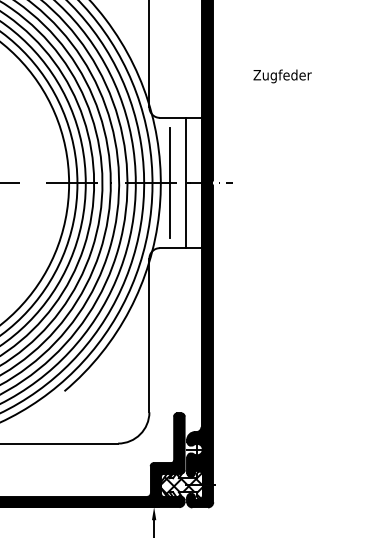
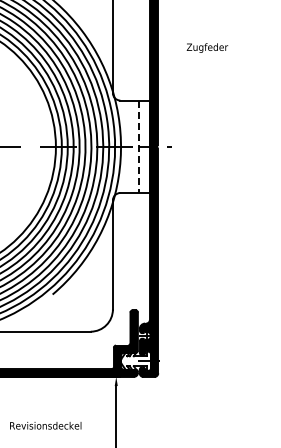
text: (282, 75) -> (207, 47), moved
line: (169, 182) -> (127, 146), removed
line: (185, 184) -> (138, 147), solid -> dashed
hatch: (181, 485) -> (135, 361), removed

